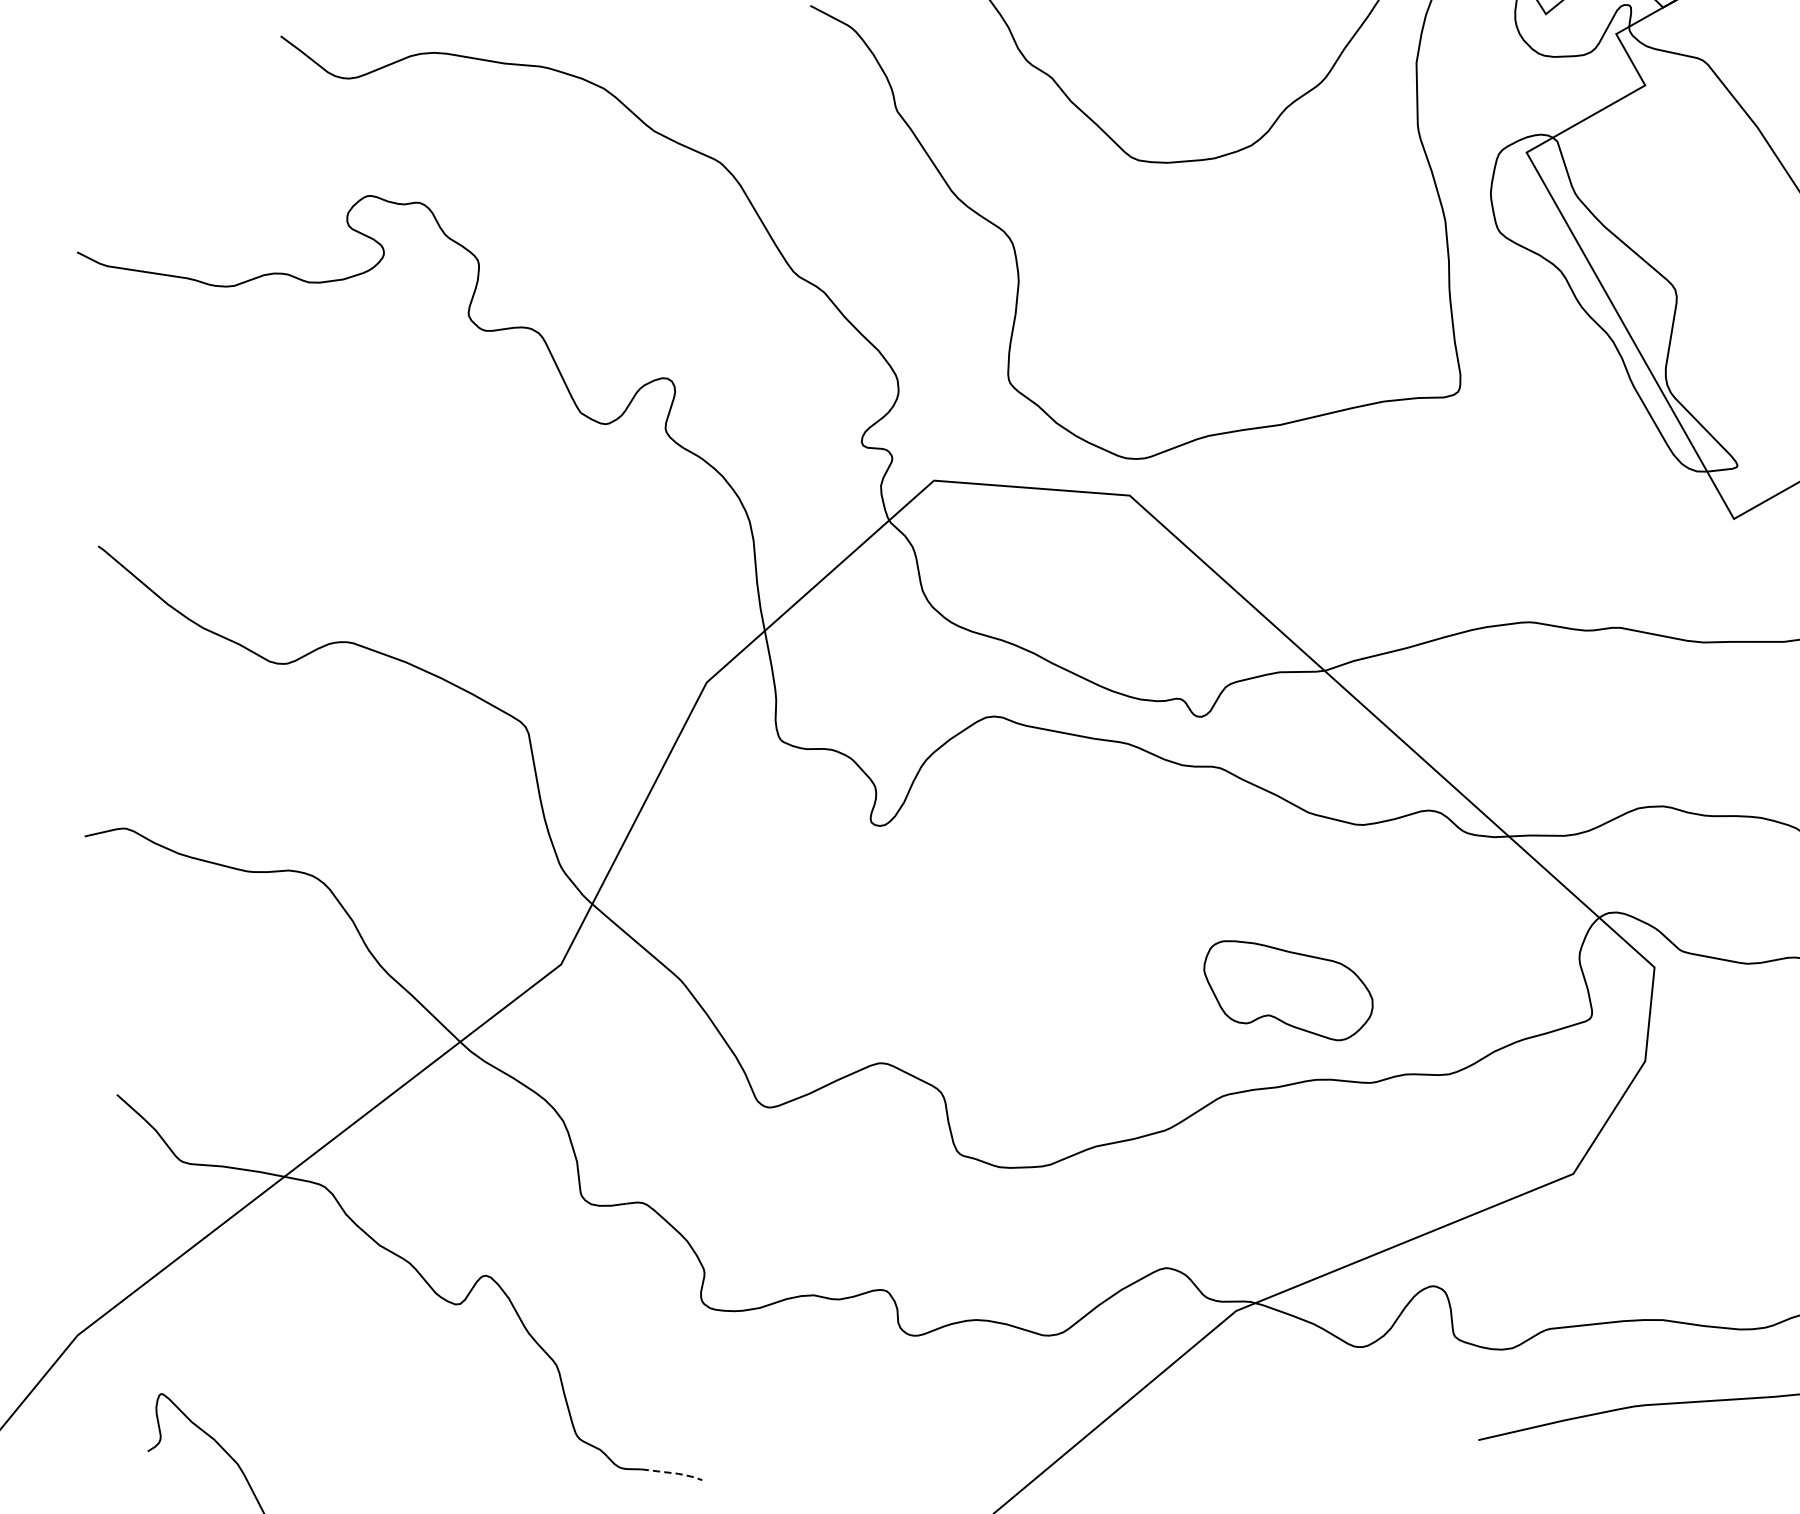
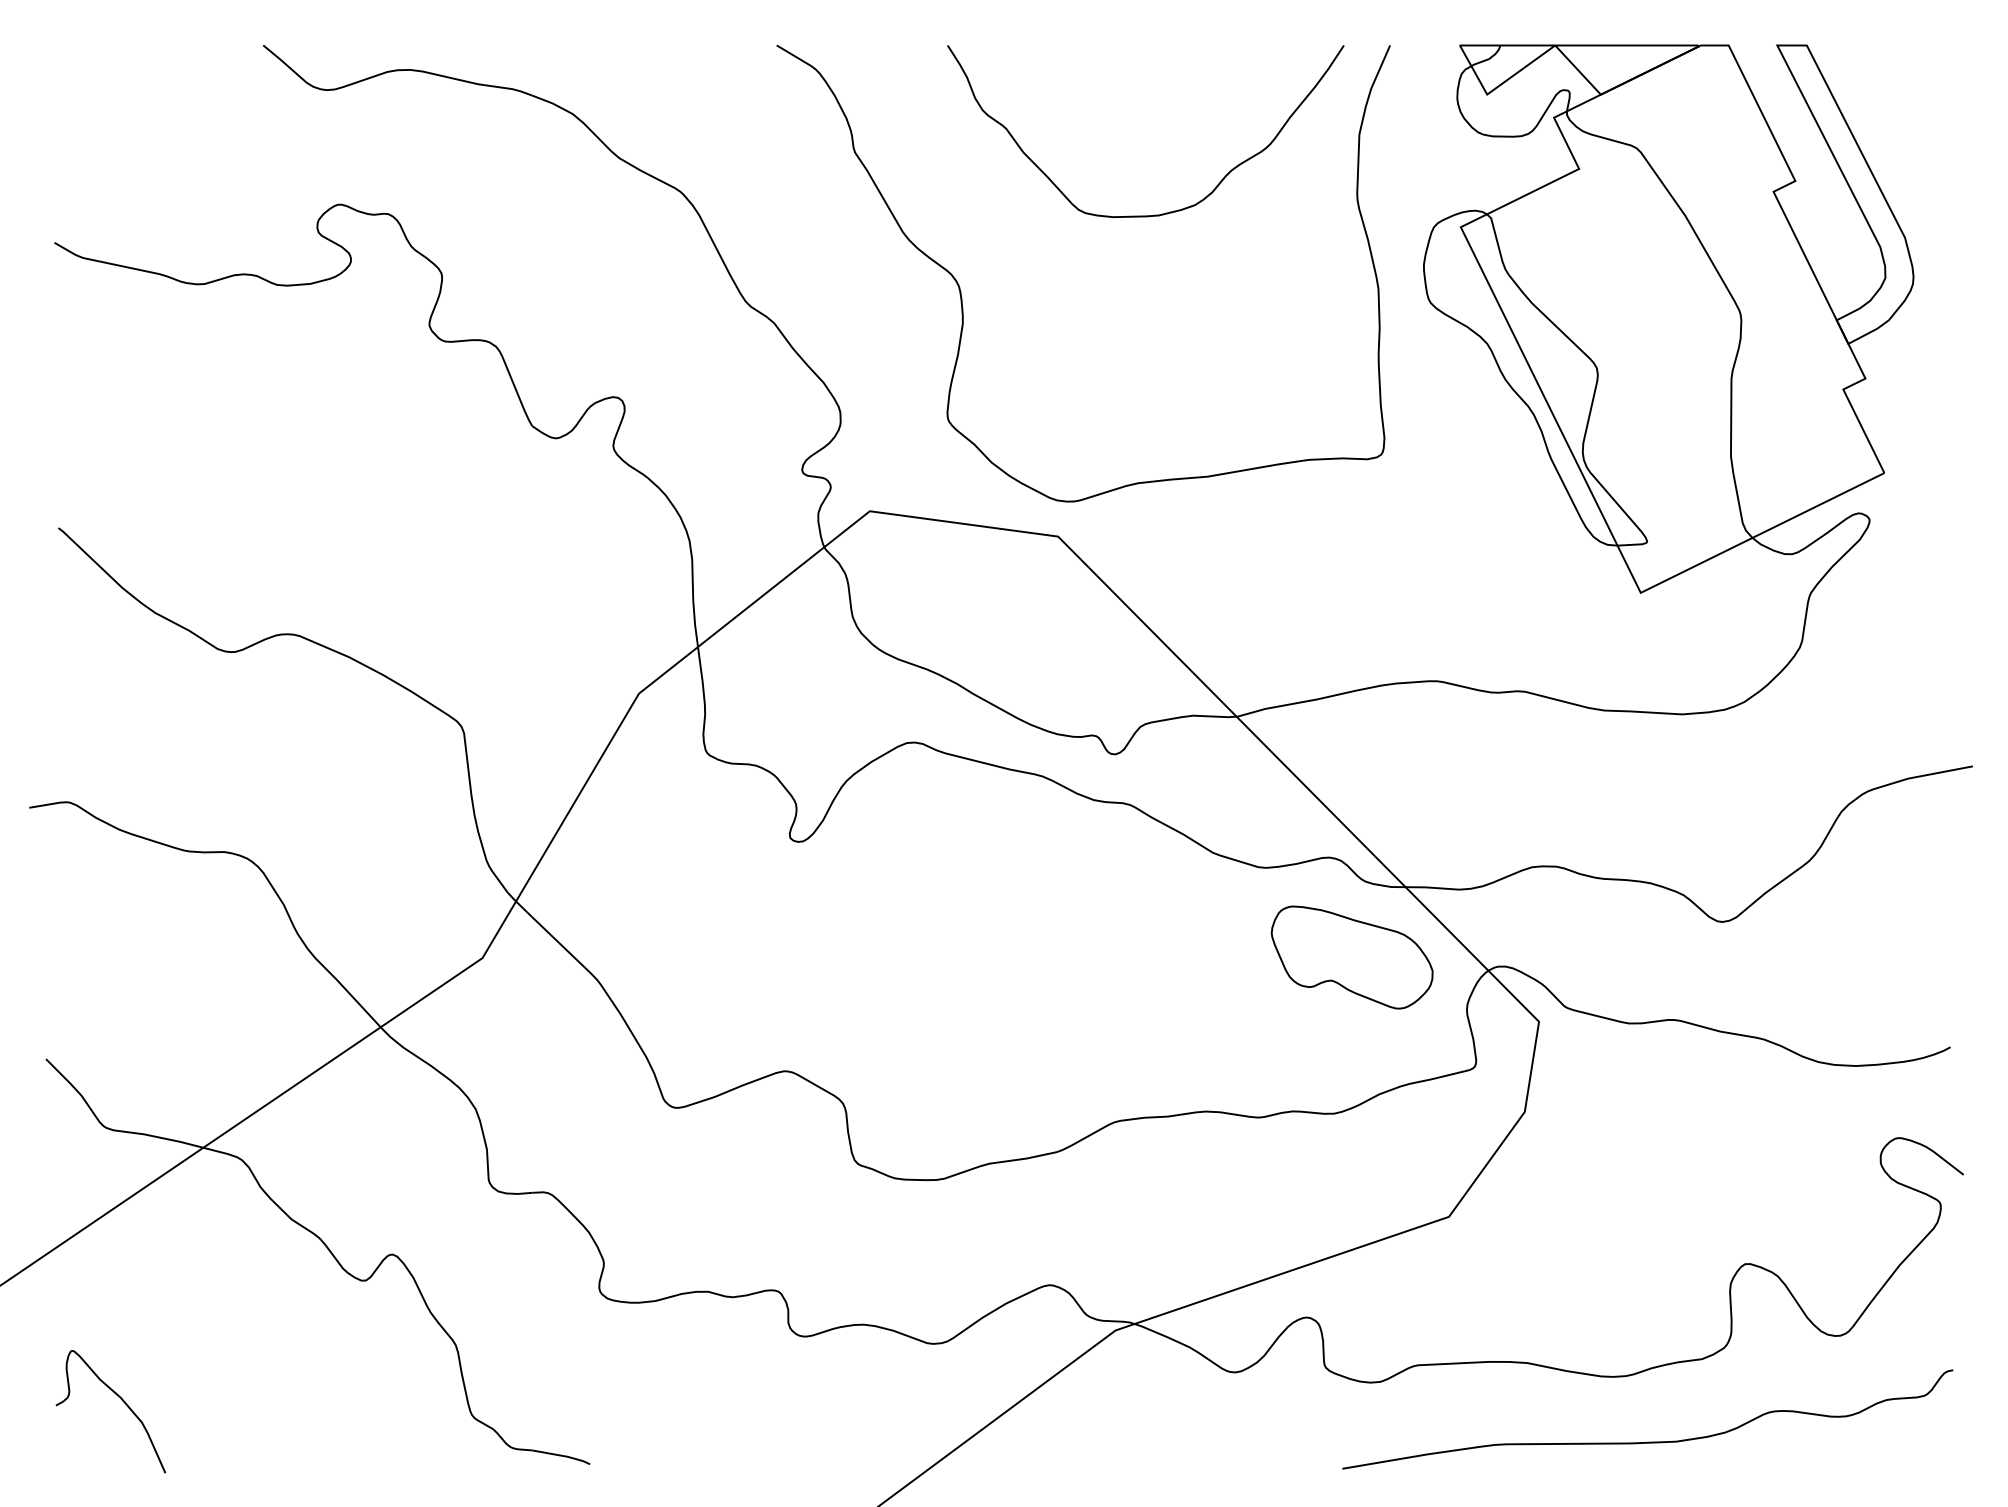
part: (1287, 990) -> (1351, 957), moved
line: (674, 1472) -> (563, 1455), dashed -> solid

